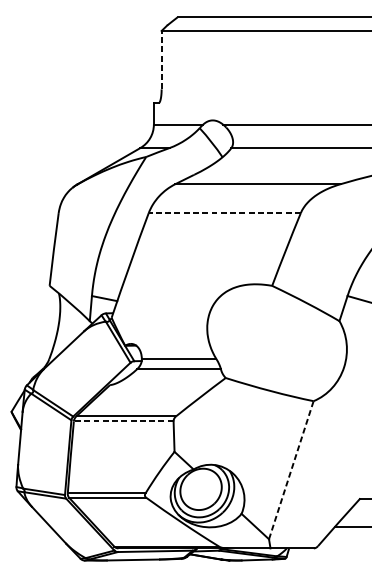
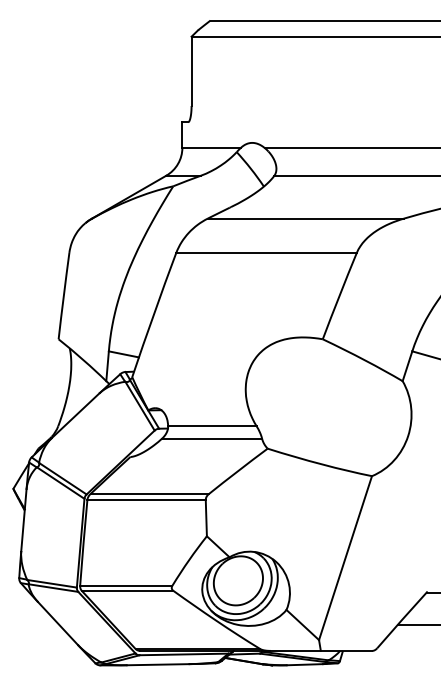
line: (161, 60) -> (191, 71), dashed -> solid
line: (224, 212) -> (266, 252), dashed -> solid
line: (123, 421) -> (146, 500), dashed -> solid
line: (291, 469) -> (345, 557), dashed -> solid

